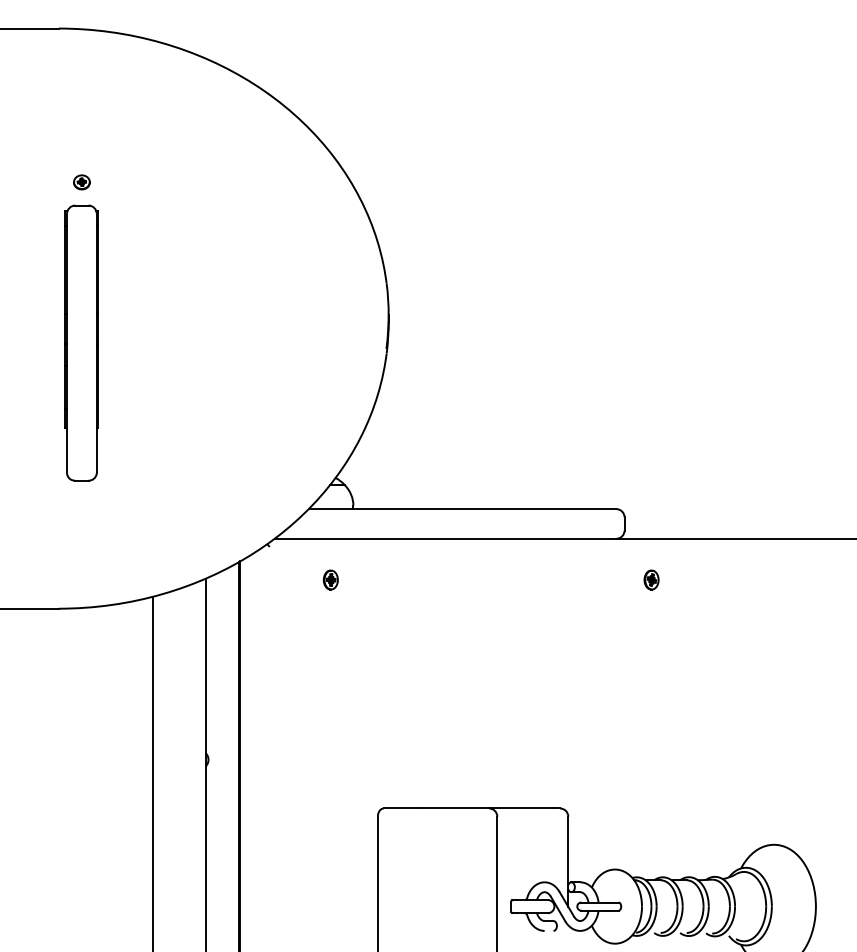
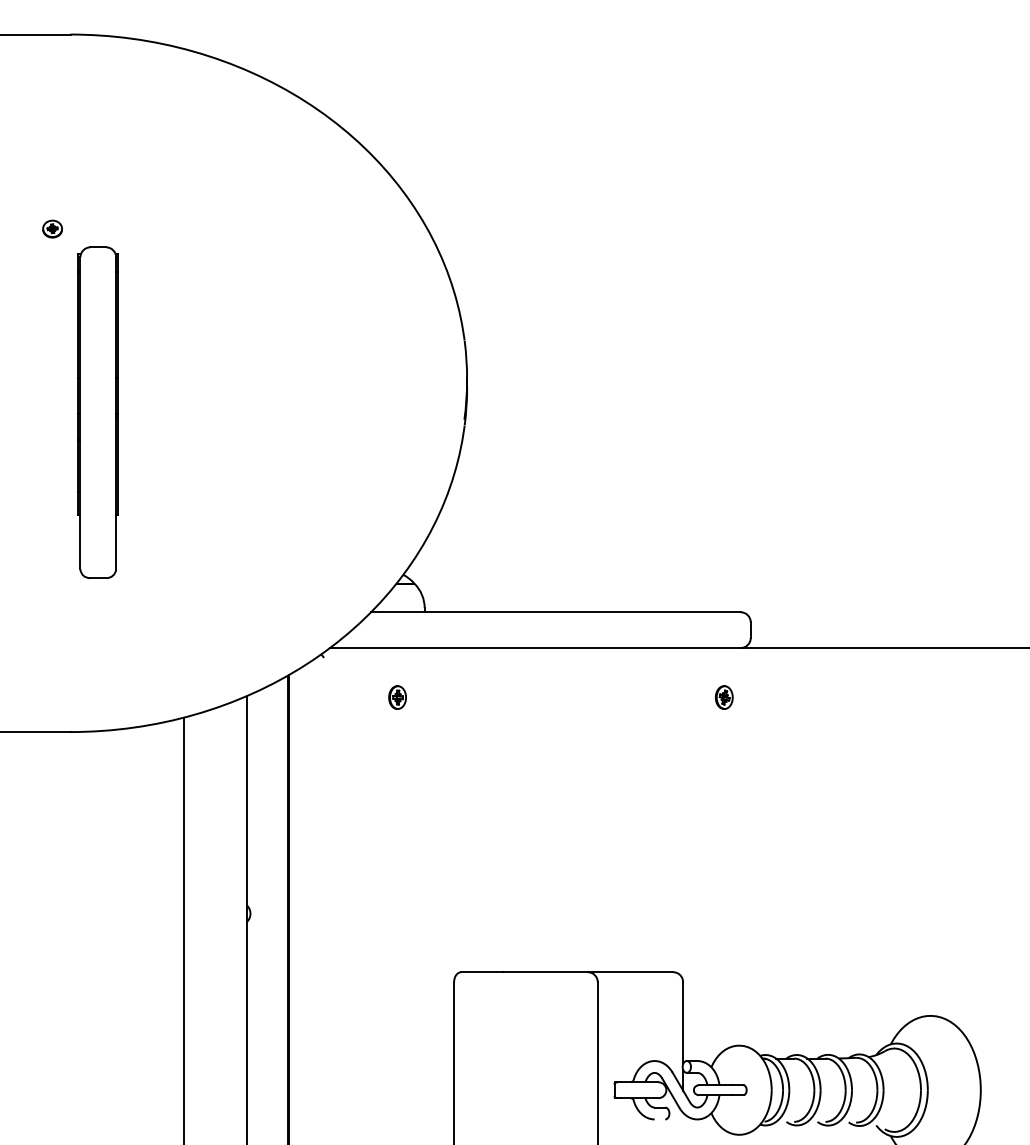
part: (81, 182) -> (52, 229), moved
part: (651, 579) -> (724, 696), moved

